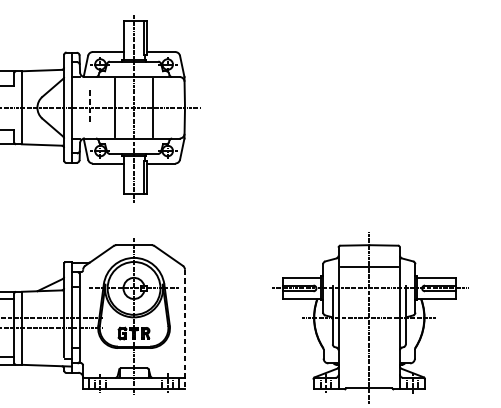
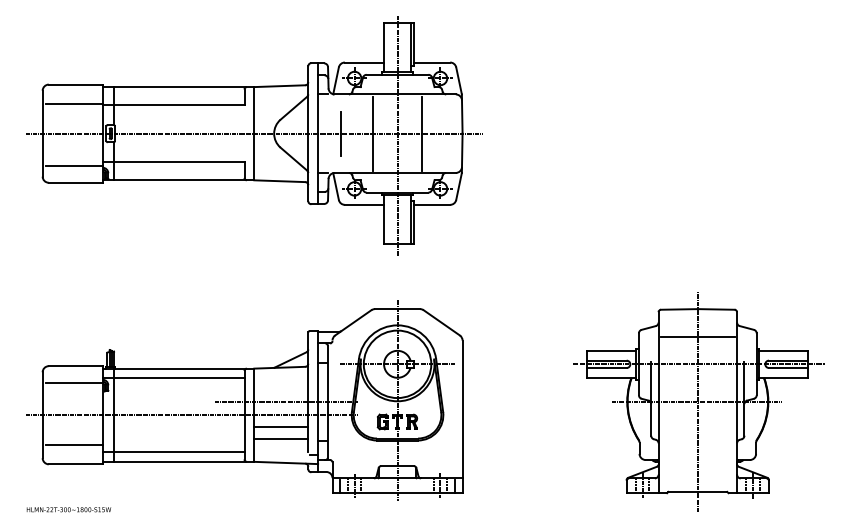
line: (89, 108) -> (340, 134), dashed -> solid
line: (184, 330) -> (462, 417), dashed -> solid
line: (43, 337) -> (281, 426), added
line: (43, 347) -> (281, 439), added

